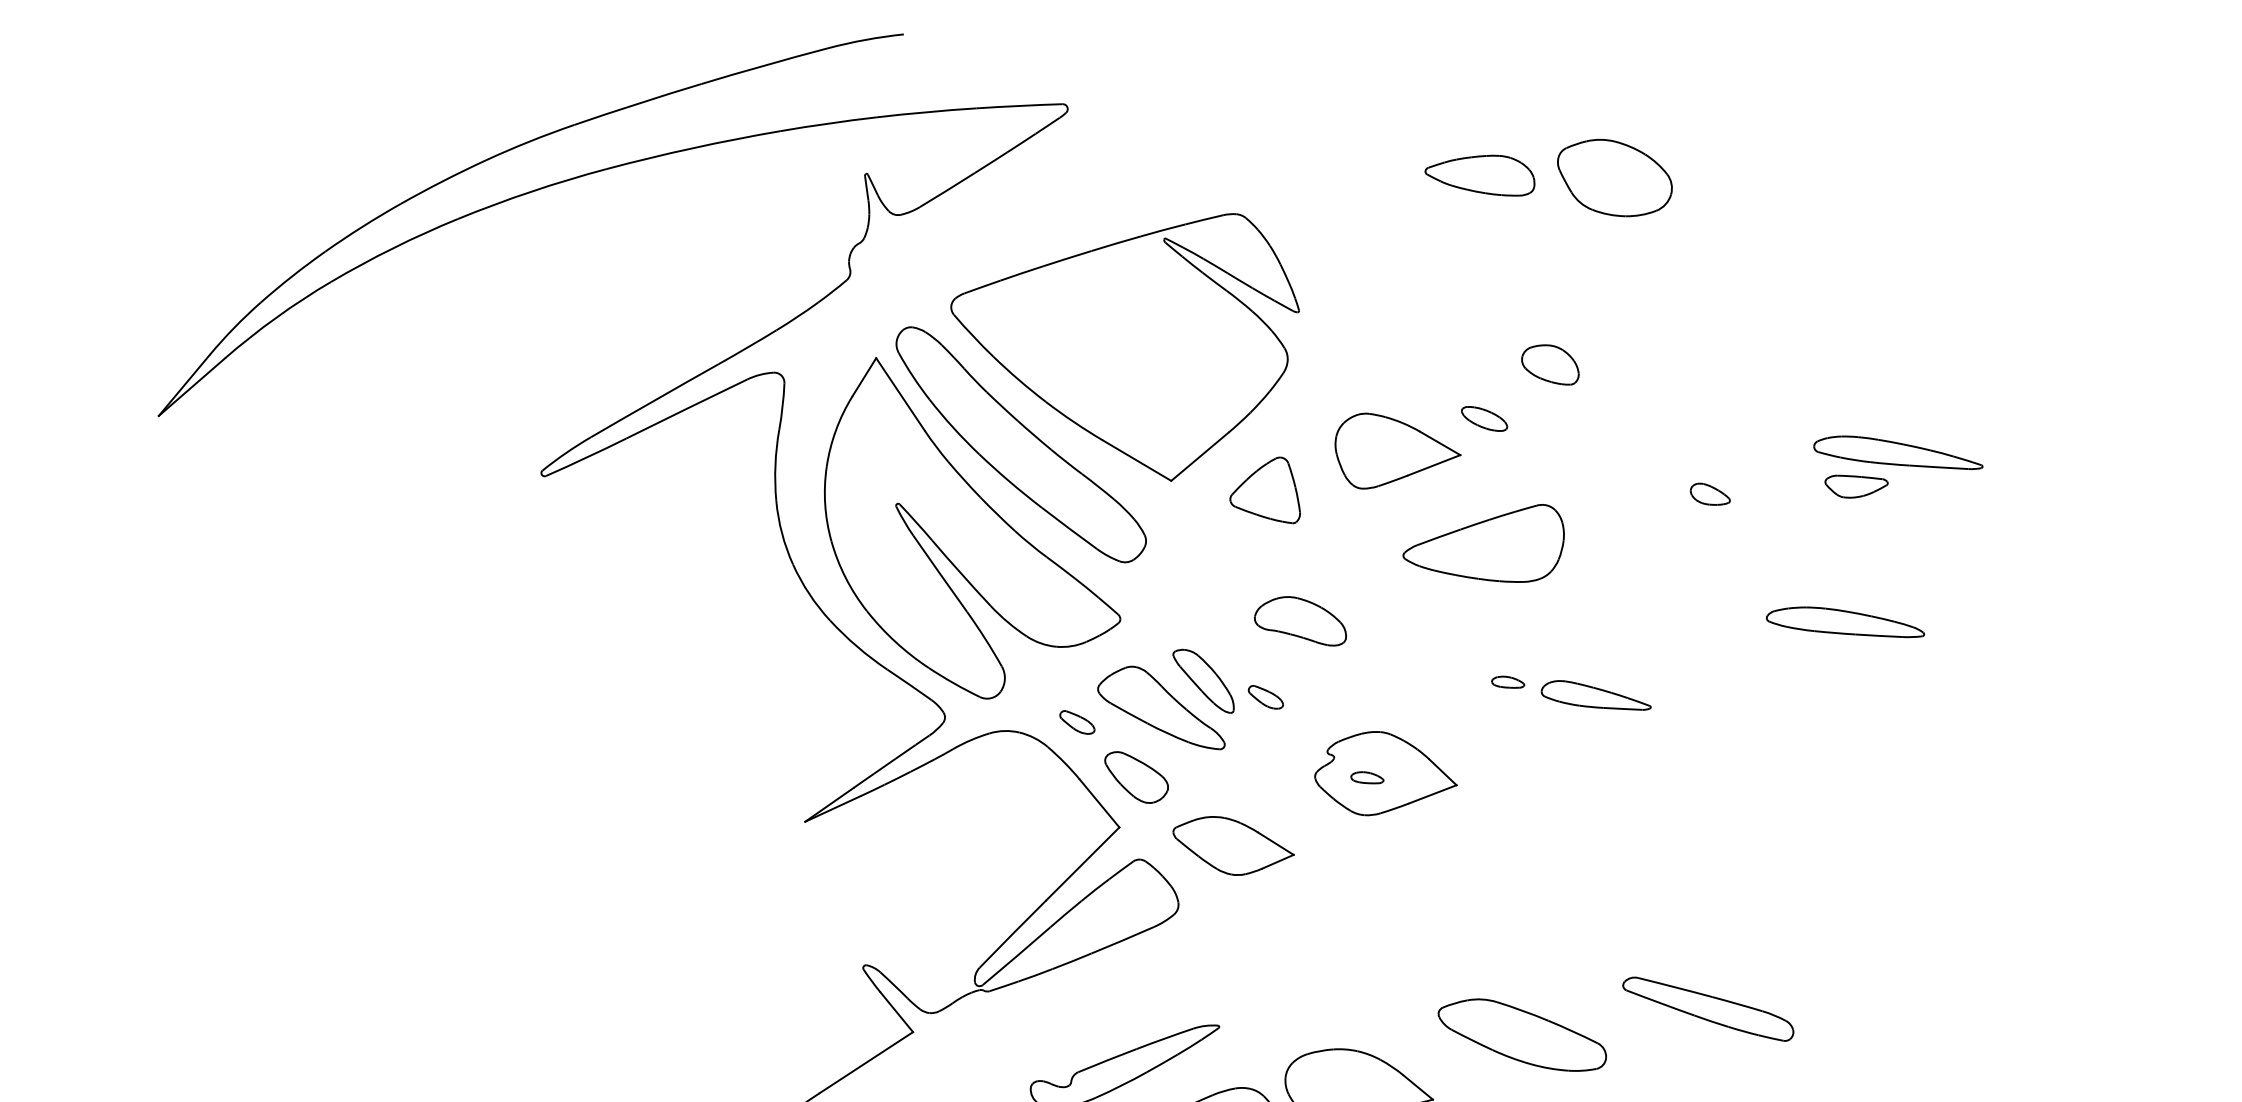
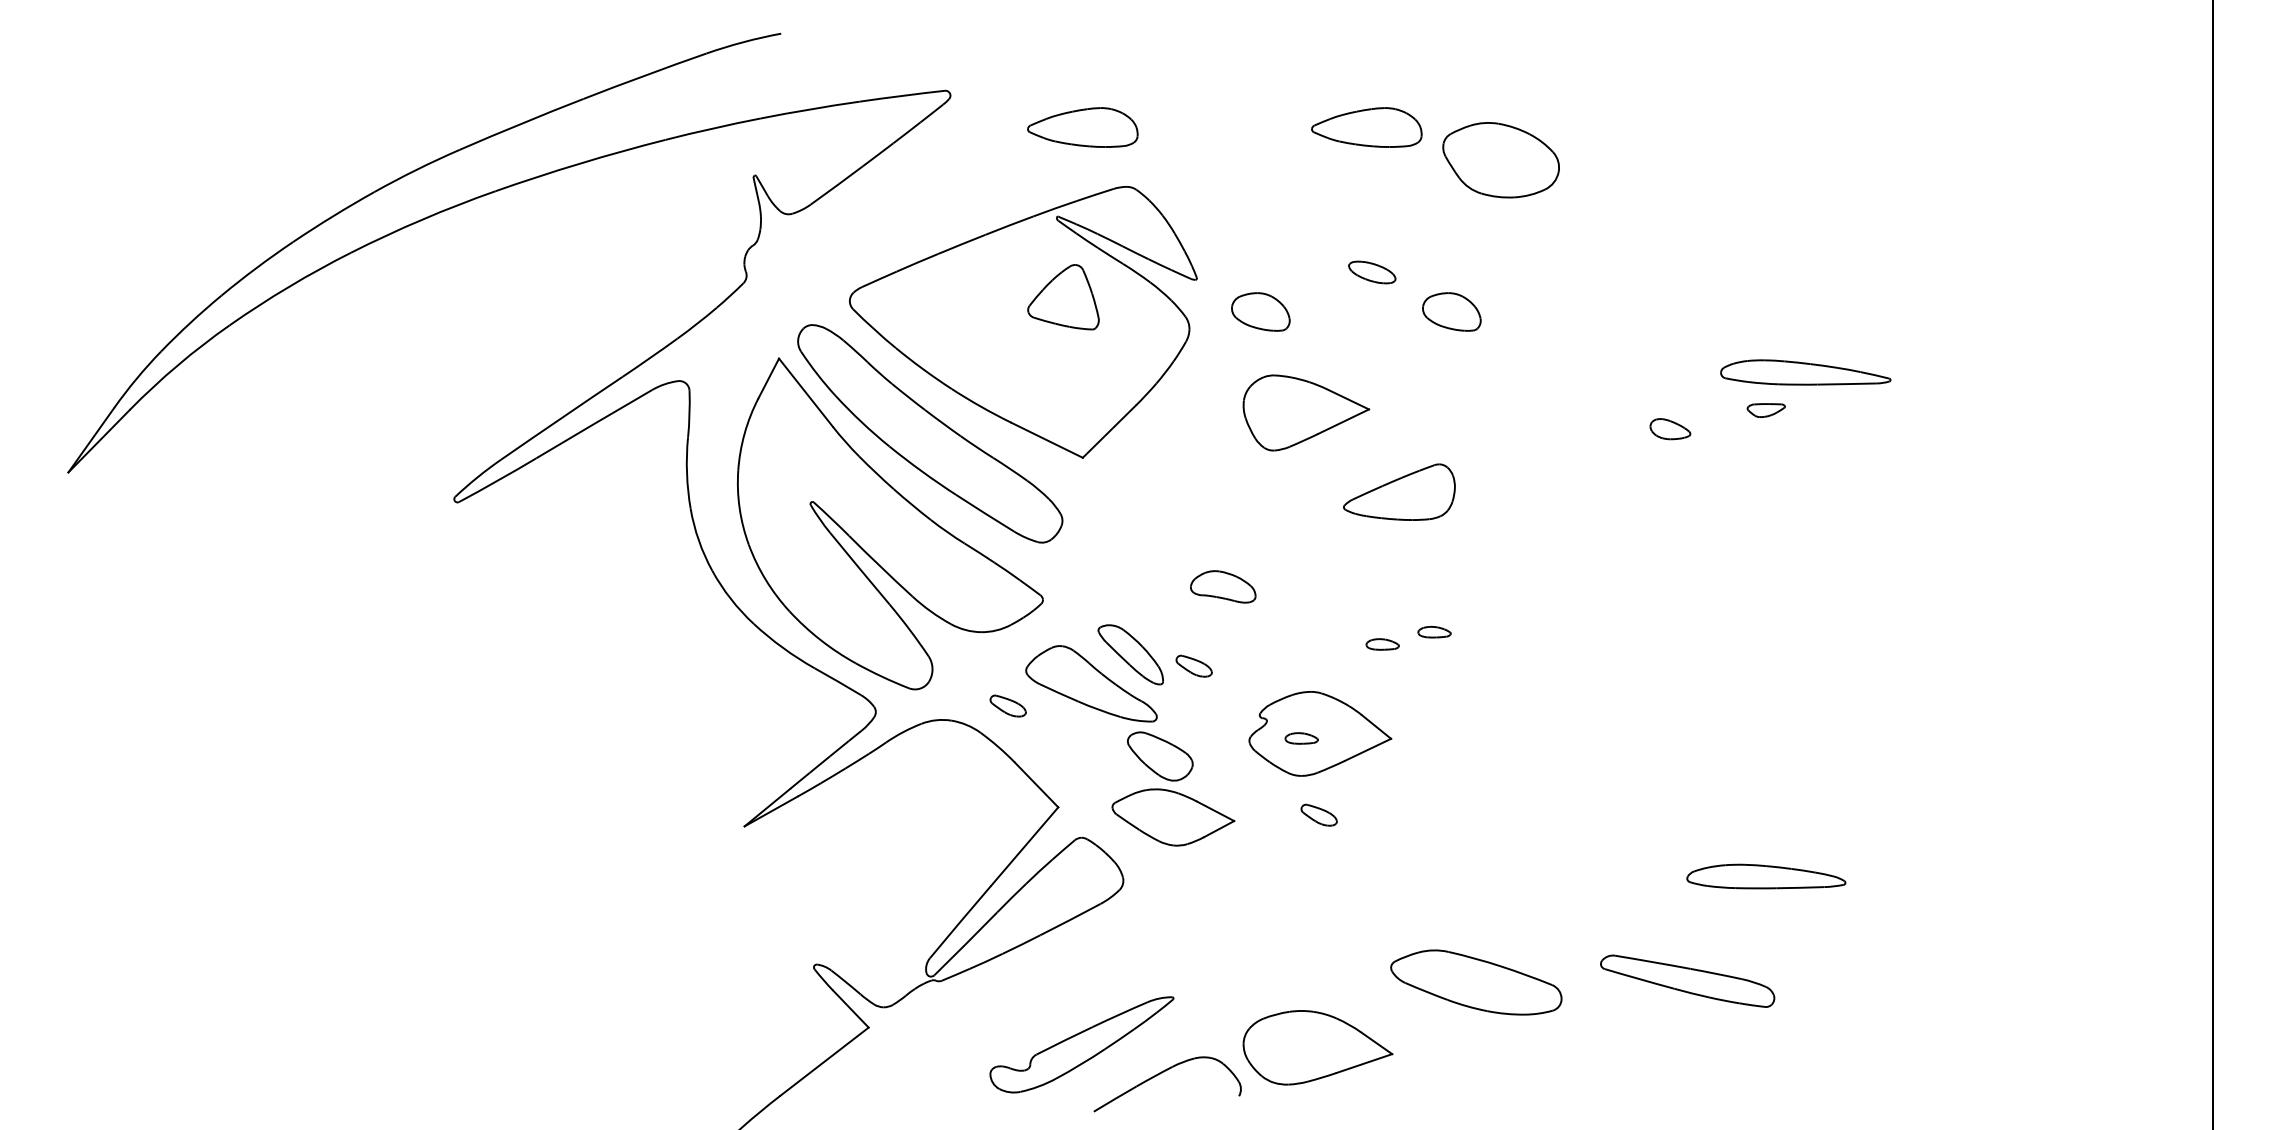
part: (1196, 151) -> (1082, 127), added
part: (1614, 178) -> (1500, 160), moved
part: (1359, 348) -> (1260, 311), added
part: (1484, 418) -> (1372, 272), moved
part: (1856, 487) -> (1766, 410), size x0.6
part: (1266, 489) -> (1063, 297), moved
part: (1710, 494) -> (1670, 429), moved
part: (1484, 539) -> (1399, 491), size x0.7
part: (1301, 620) -> (1223, 586), size x0.7
part: (1845, 621) -> (1766, 876), moved
part: (1455, 690) -> (1382, 644), added
part: (1596, 695) -> (1523, 638), removed
part: (1136, 777) -> (1160, 756), moved
part: (1378, 854) -> (1318, 814), added
part: (1708, 1008) -> (1687, 980), moved

